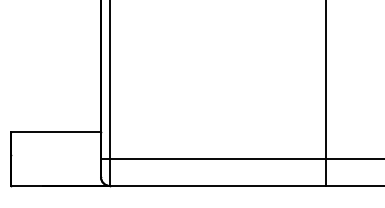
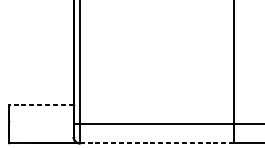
line: (56, 132) -> (41, 105), solid -> dashed
line: (217, 185) -> (156, 143), solid -> dashed

